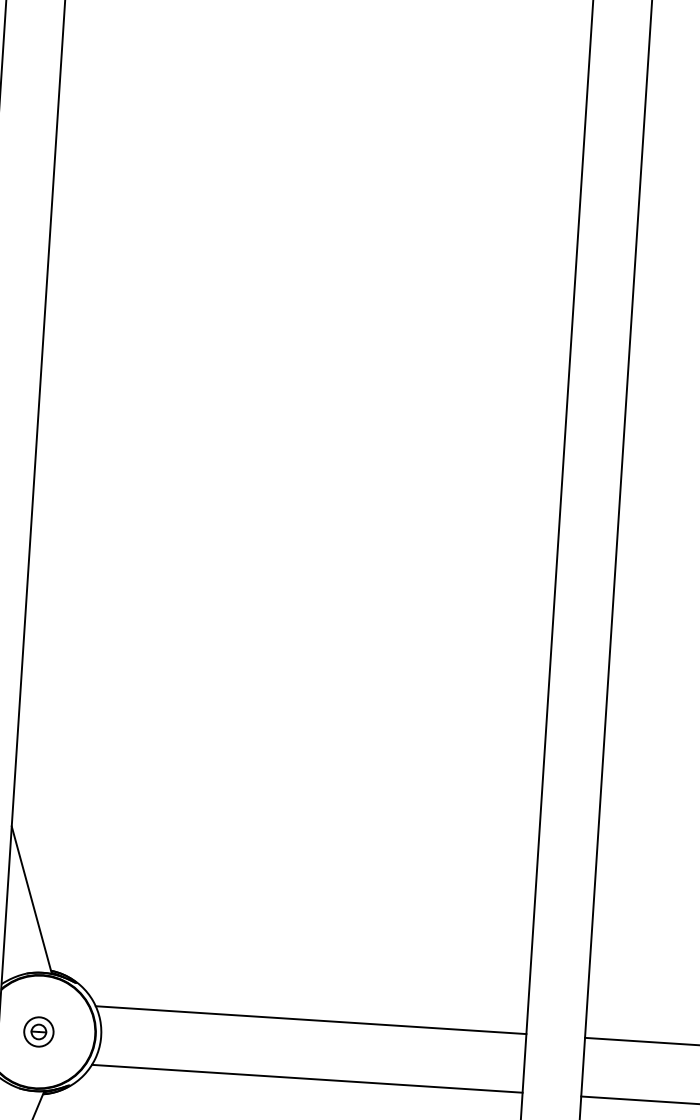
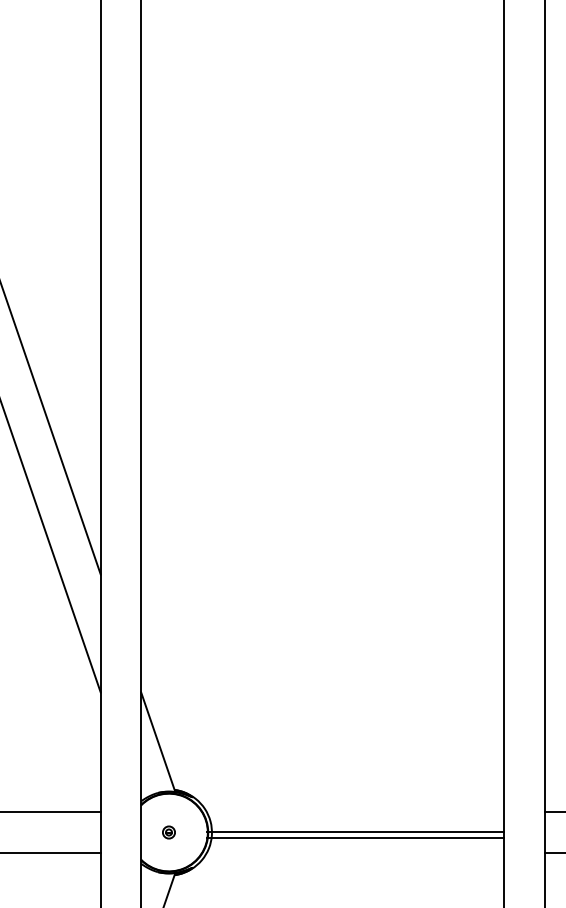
line: (311, 1020) -> (355, 838), moved
part: (38, 1031) -> (168, 832), size x0.6
line: (307, 1078) -> (355, 831), moved

